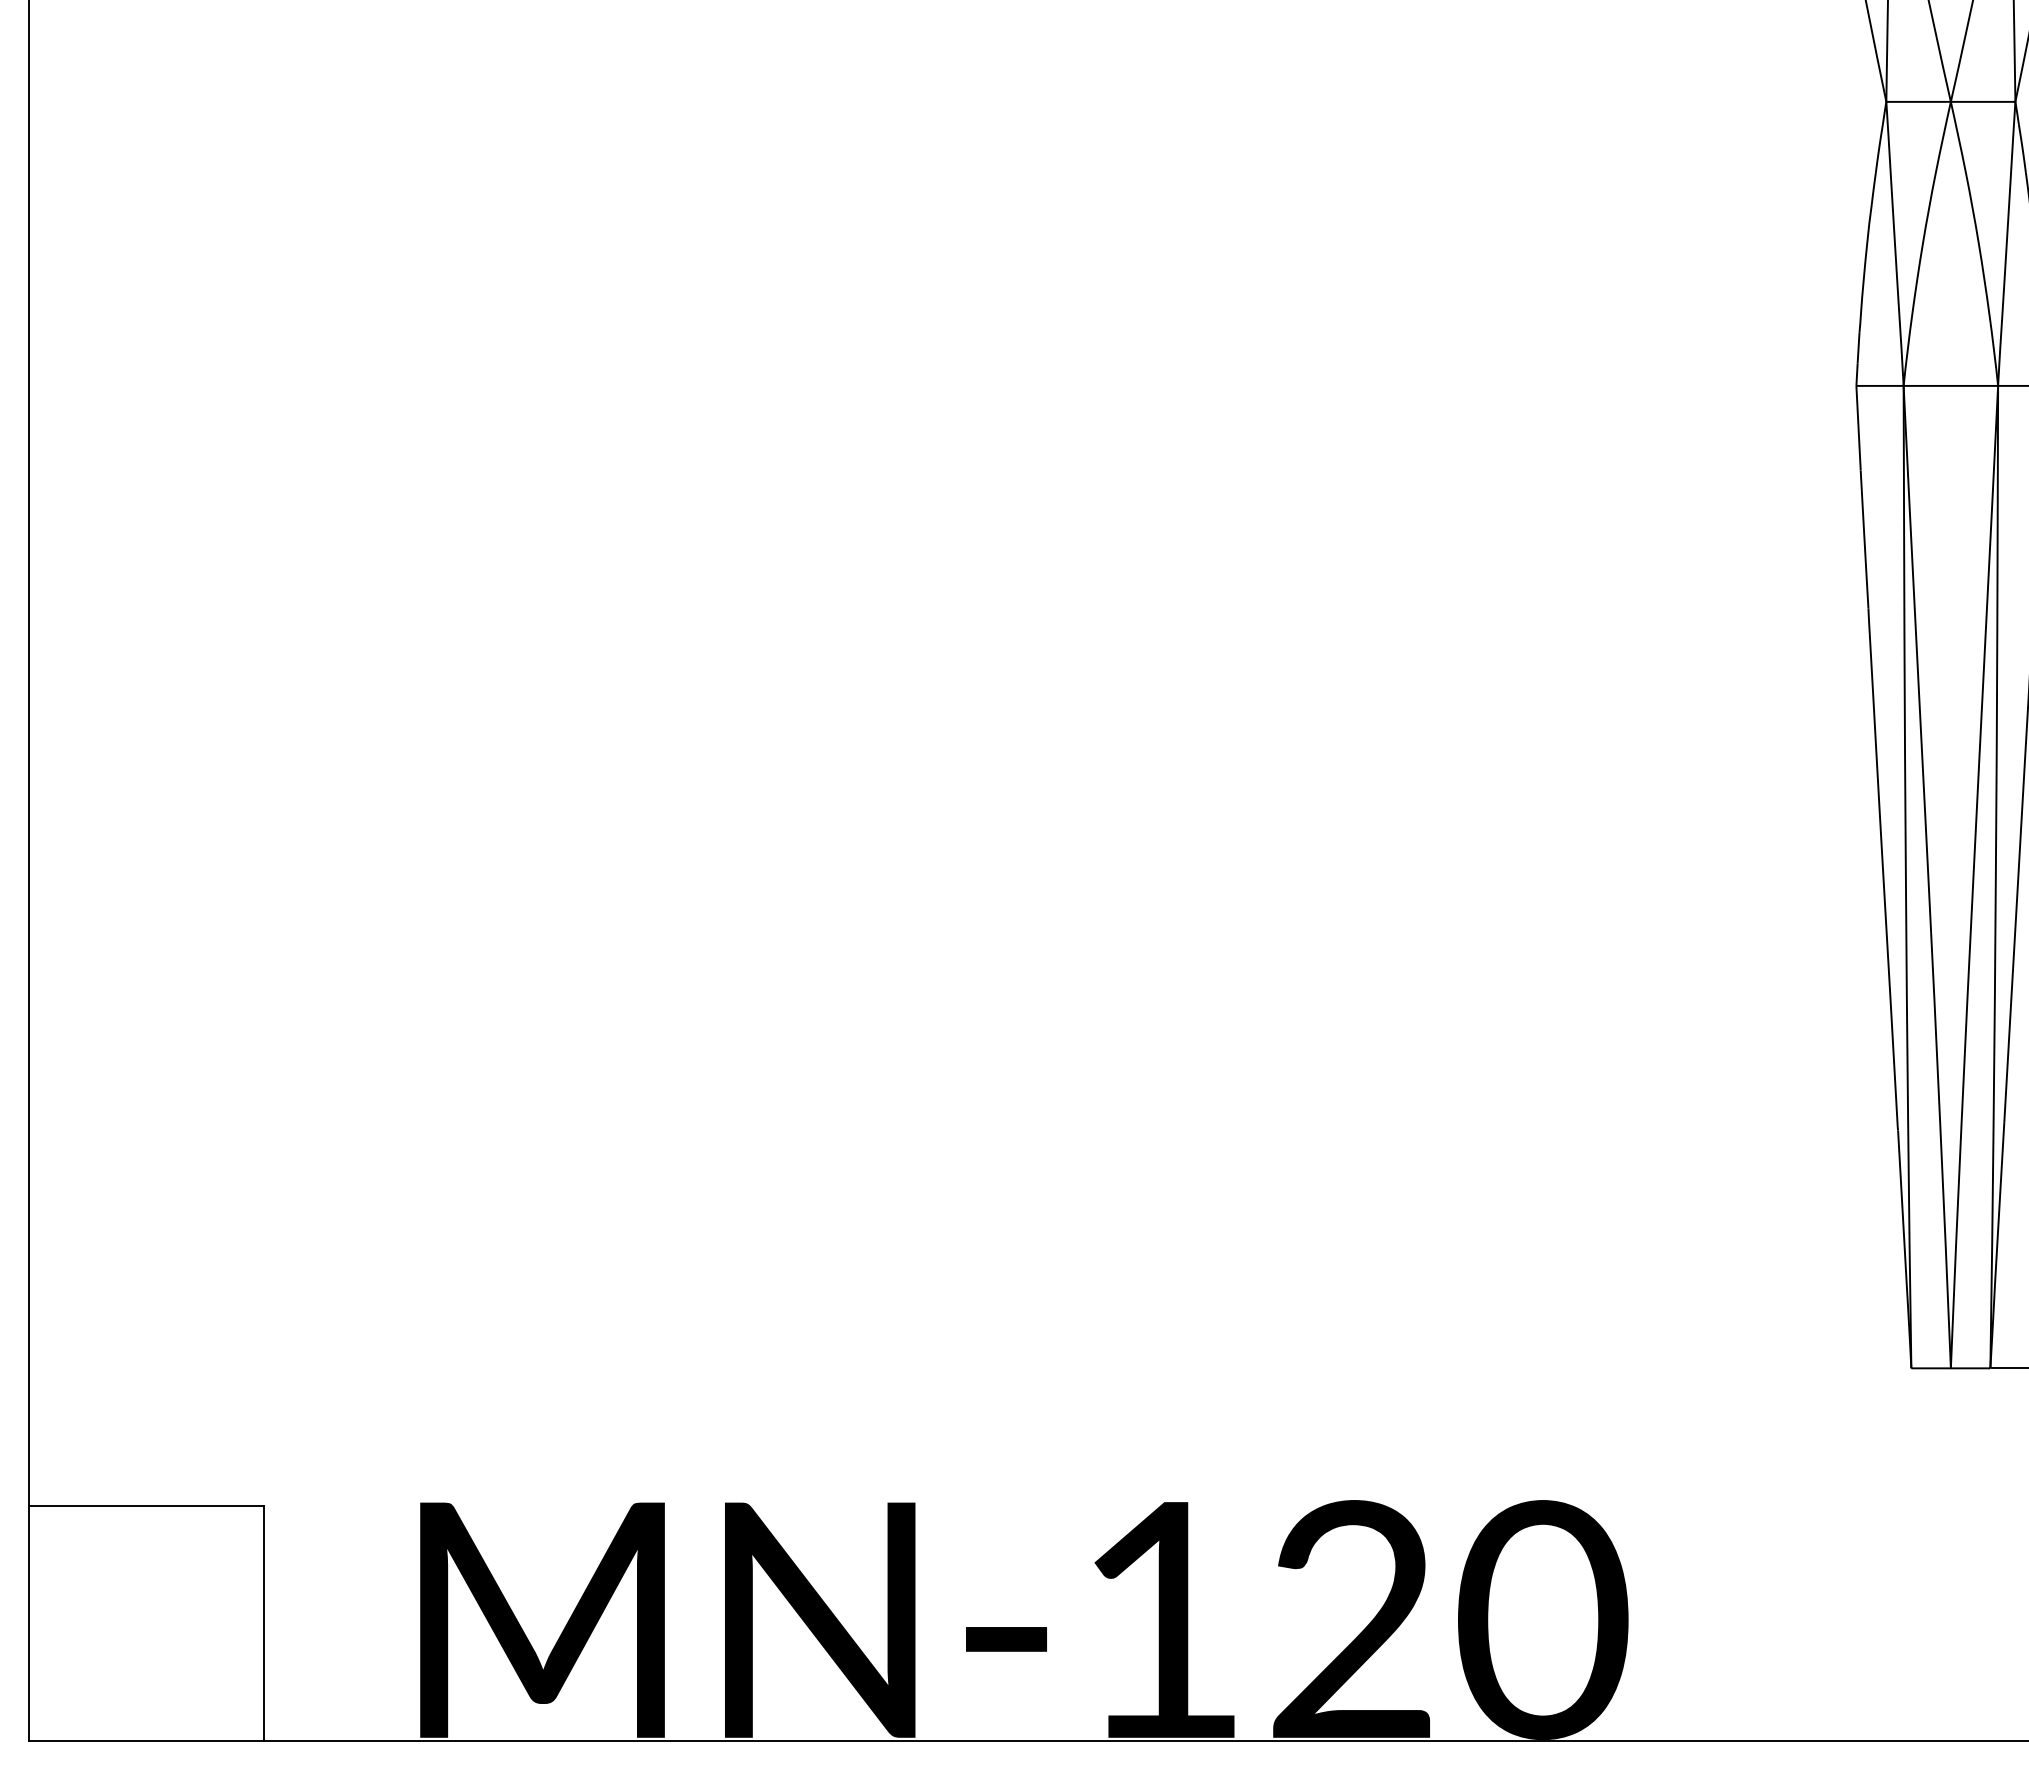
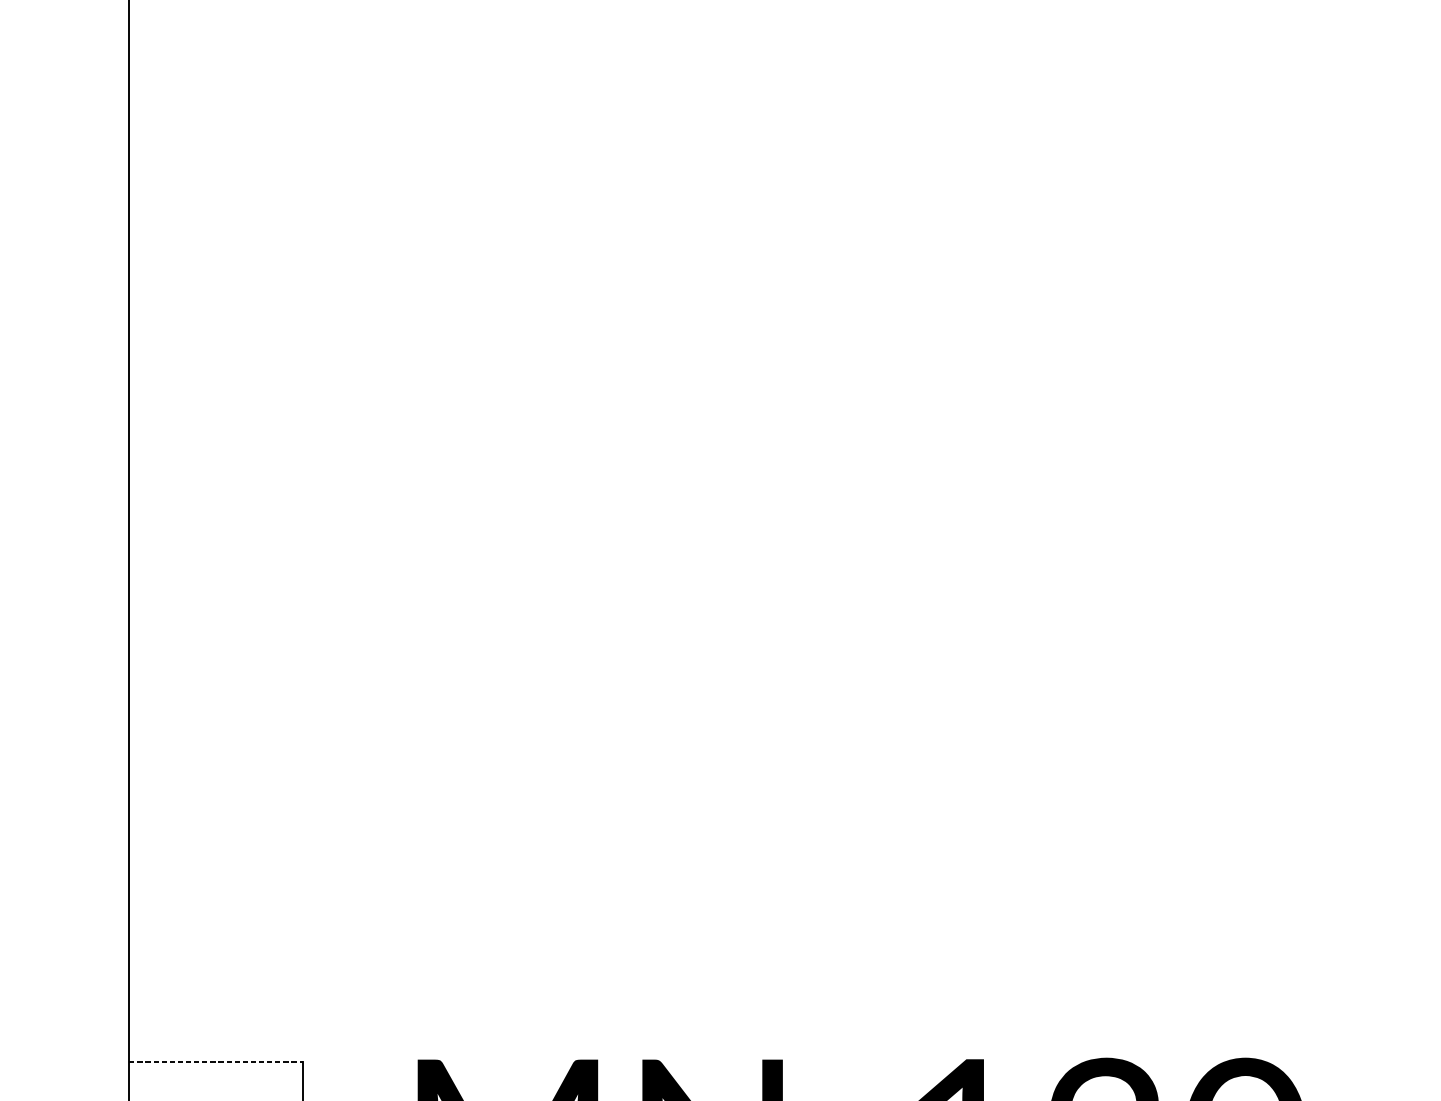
line: (146, 1505) -> (215, 1061), solid -> dashed

